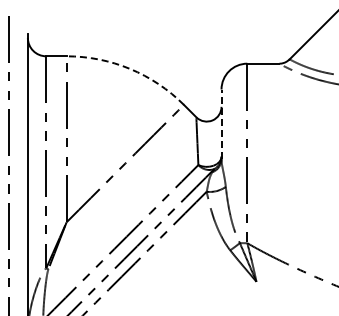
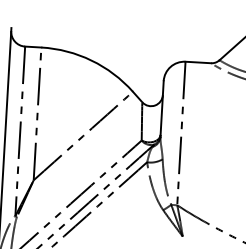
arc: (130, 68) -> (91, 60), dashed -> solid
line: (221, 124) -> (162, 109), dashed -> solid

